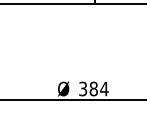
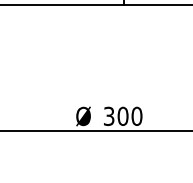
text: (98, 88) -> (129, 115), 384 -> 300

